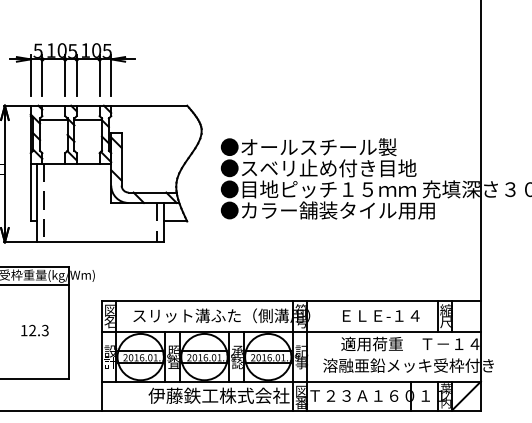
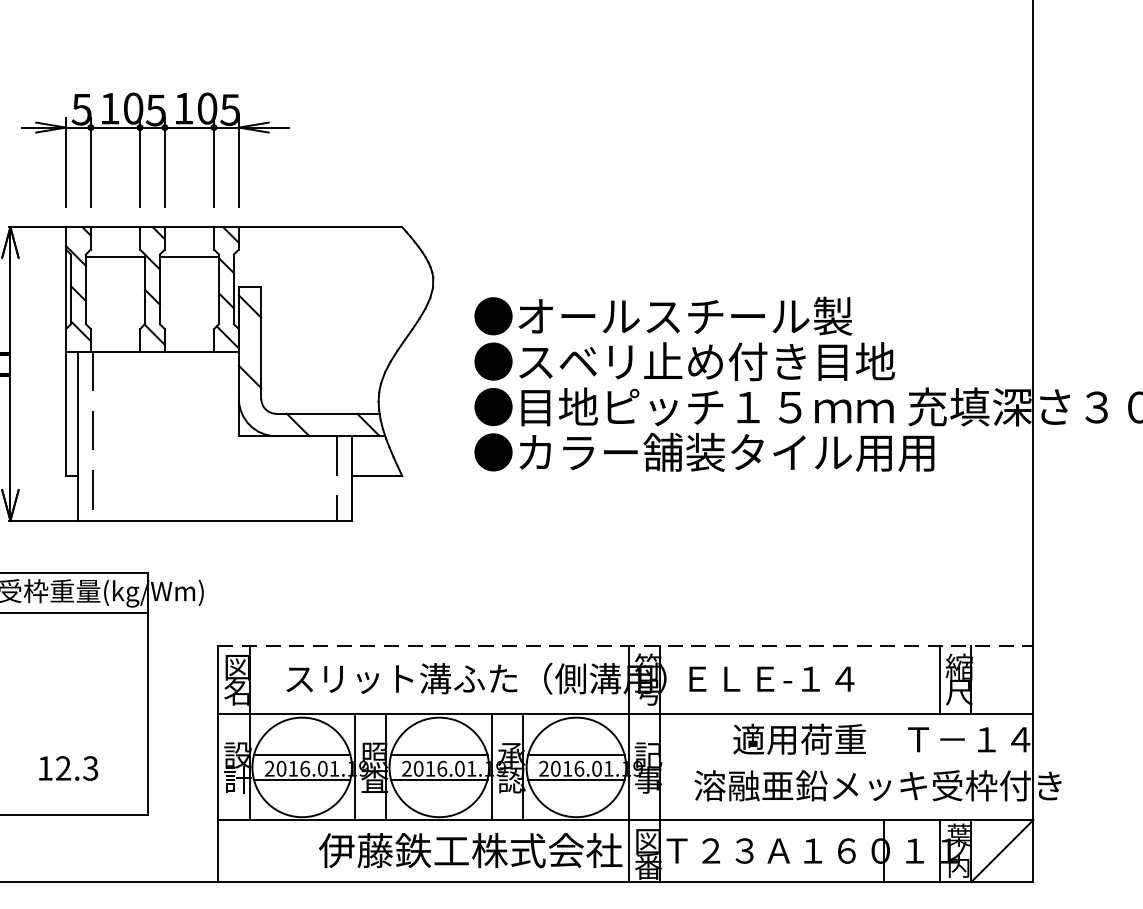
line: (291, 300) -> (626, 645), solid -> dashed
text: (381, 315) -> (772, 678), moved
text: (34, 330) -> (67, 768), moved

